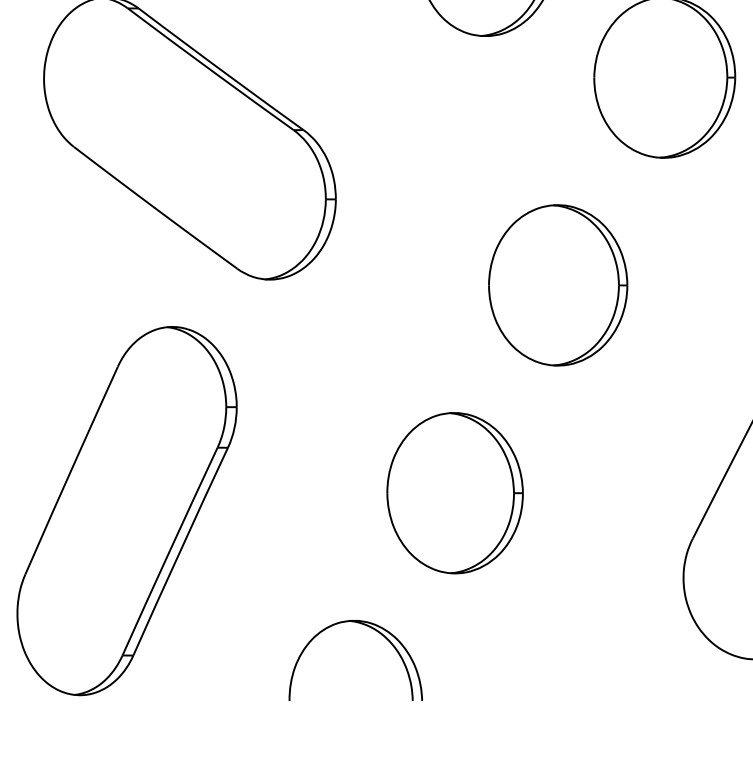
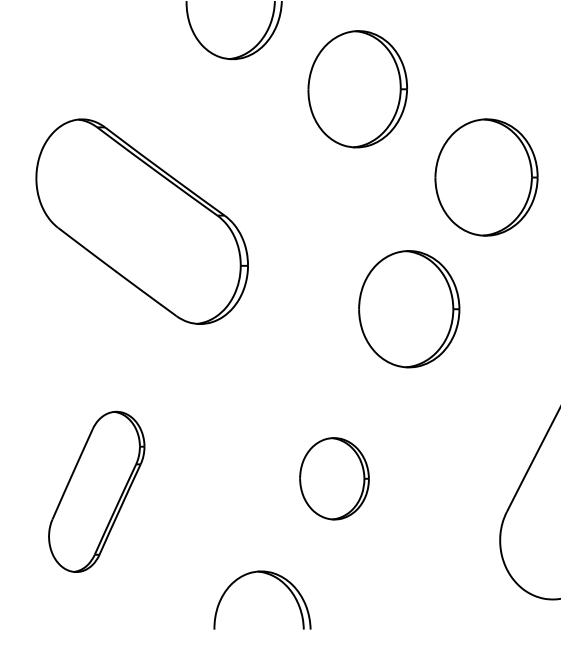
part: (558, 285) -> (409, 309), moved
part: (455, 492) -> (334, 478), size x0.7
part: (126, 510) -> (96, 491), size x0.6

